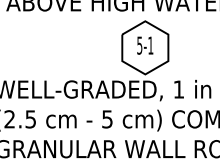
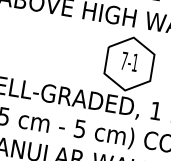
text: (139, 45) -> (124, 60), 5-1 -> 7-1

